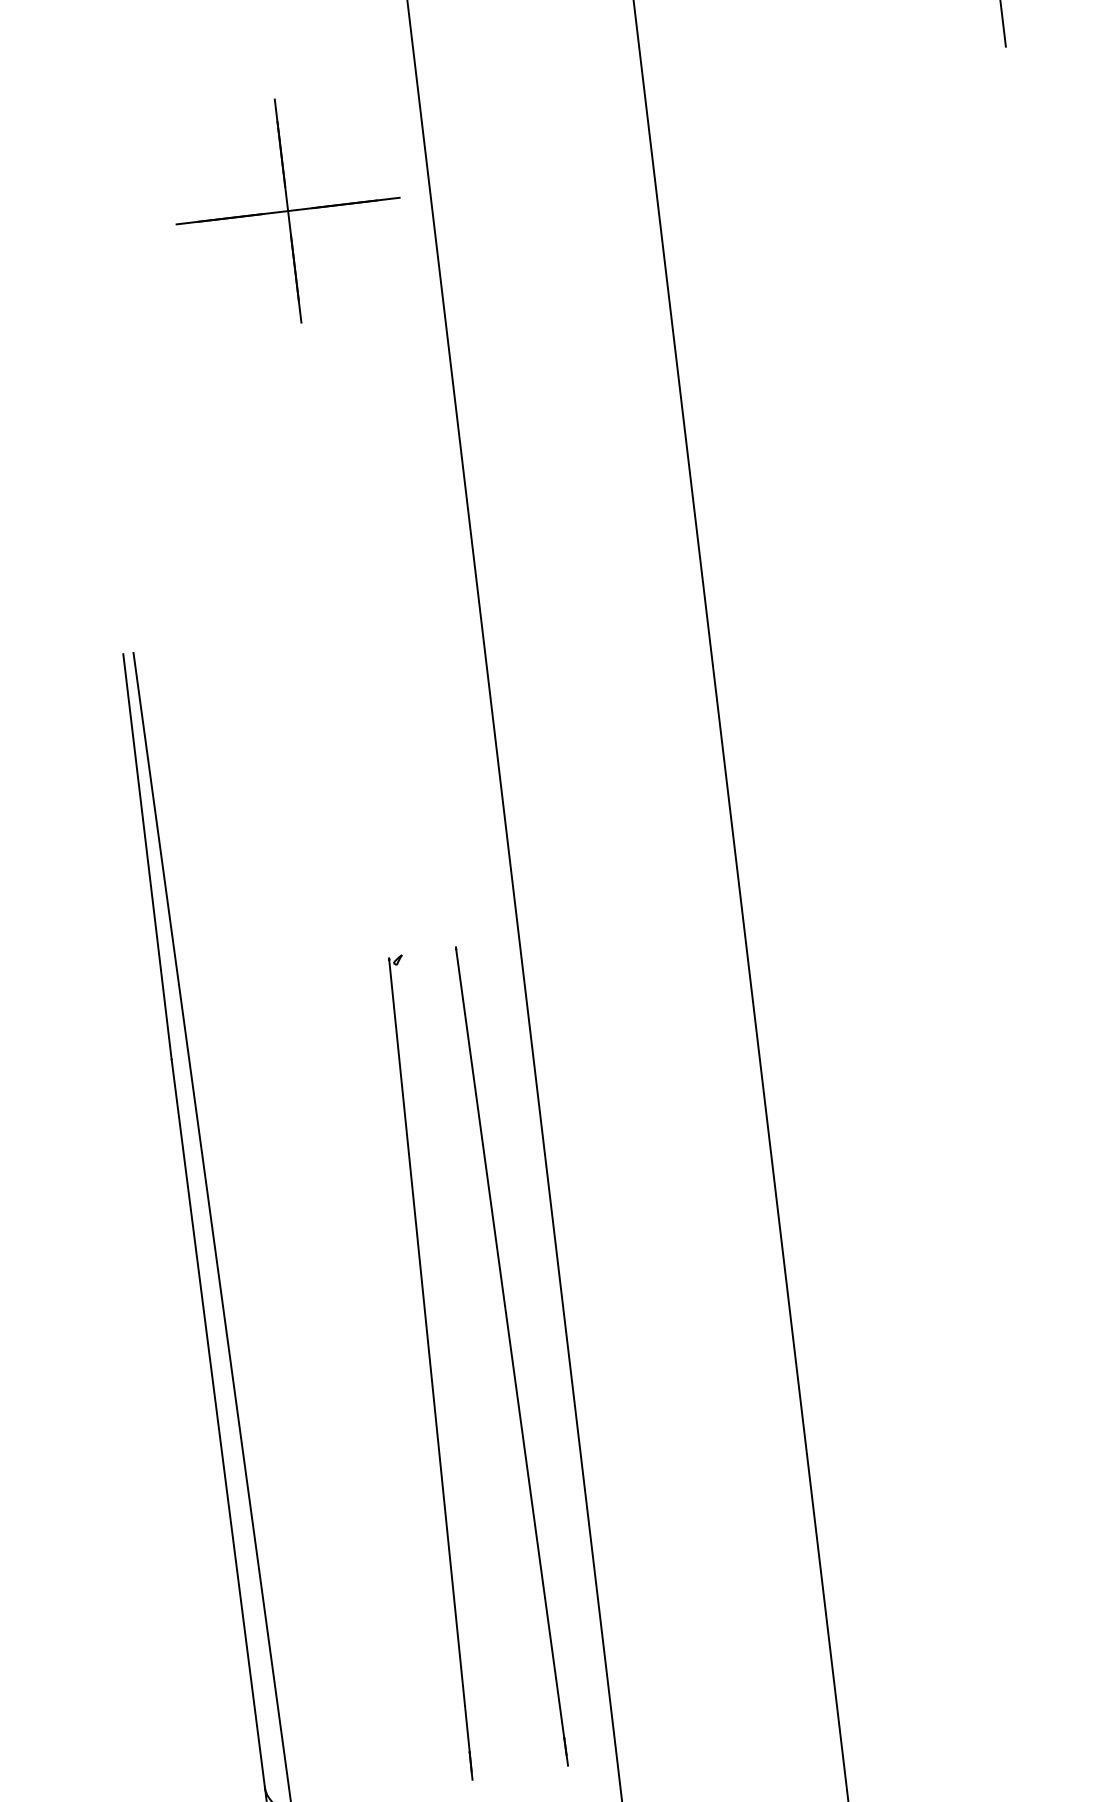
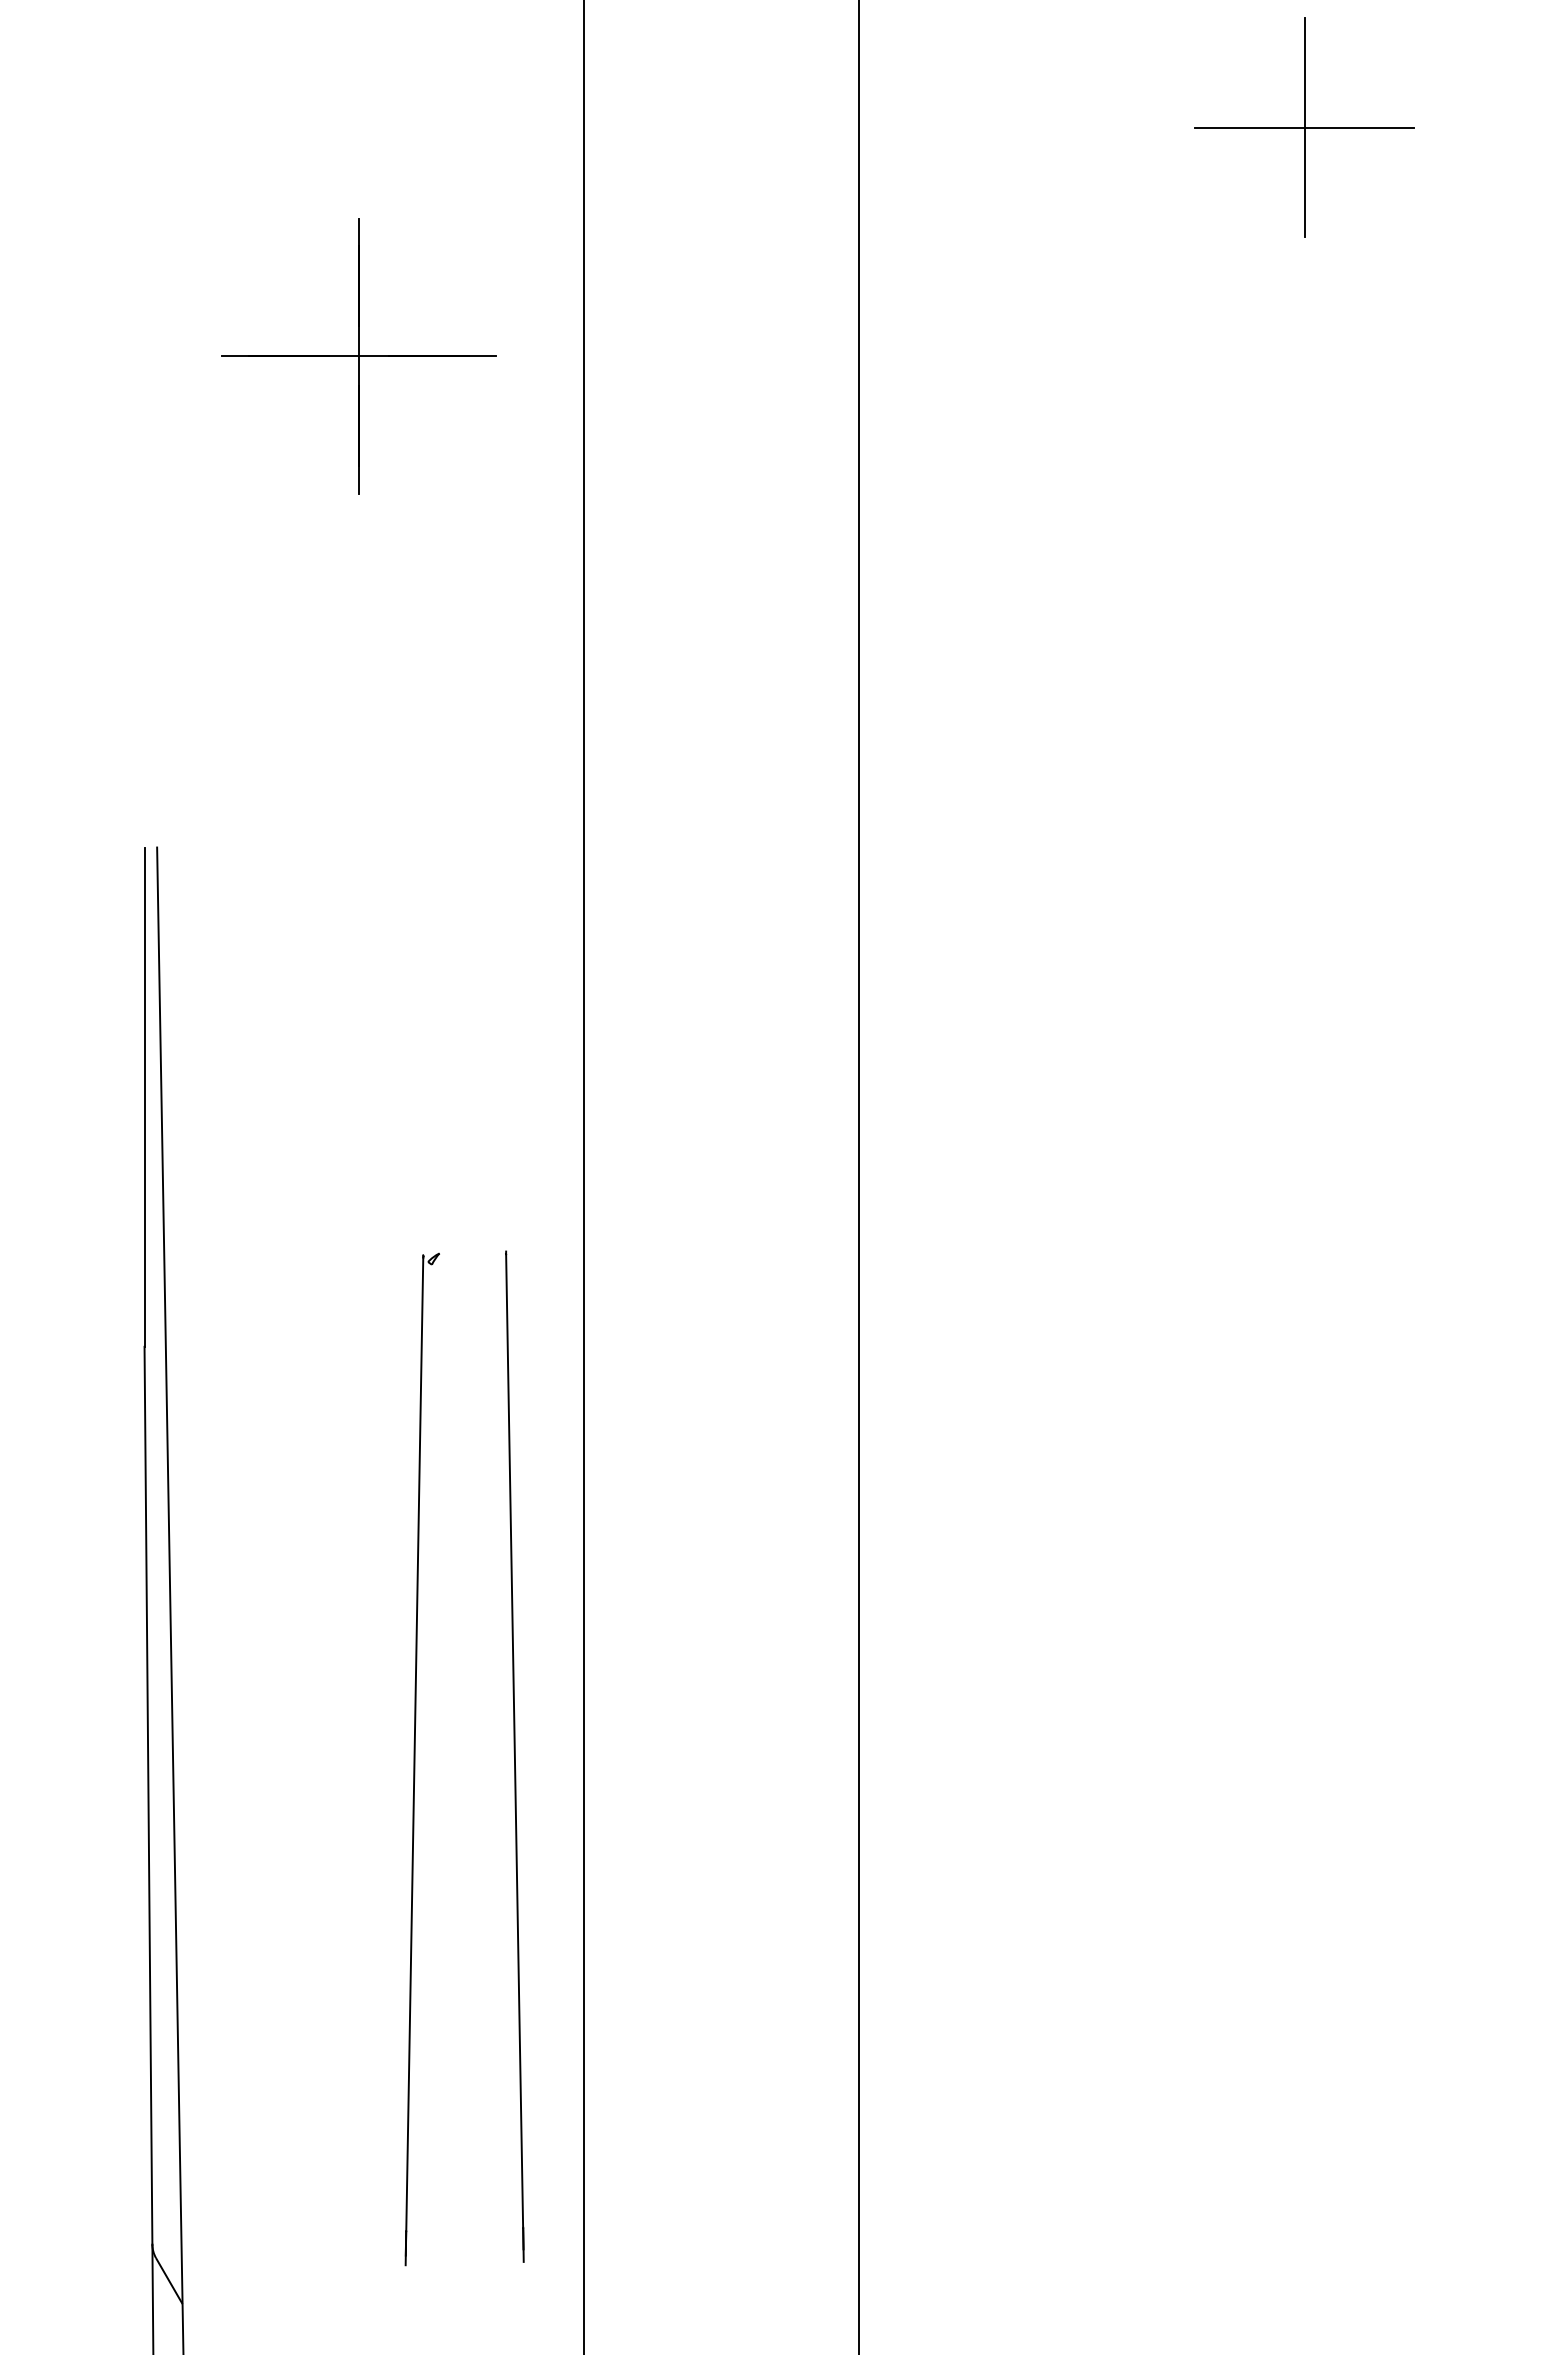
part: (287, 211) -> (358, 356), moved

